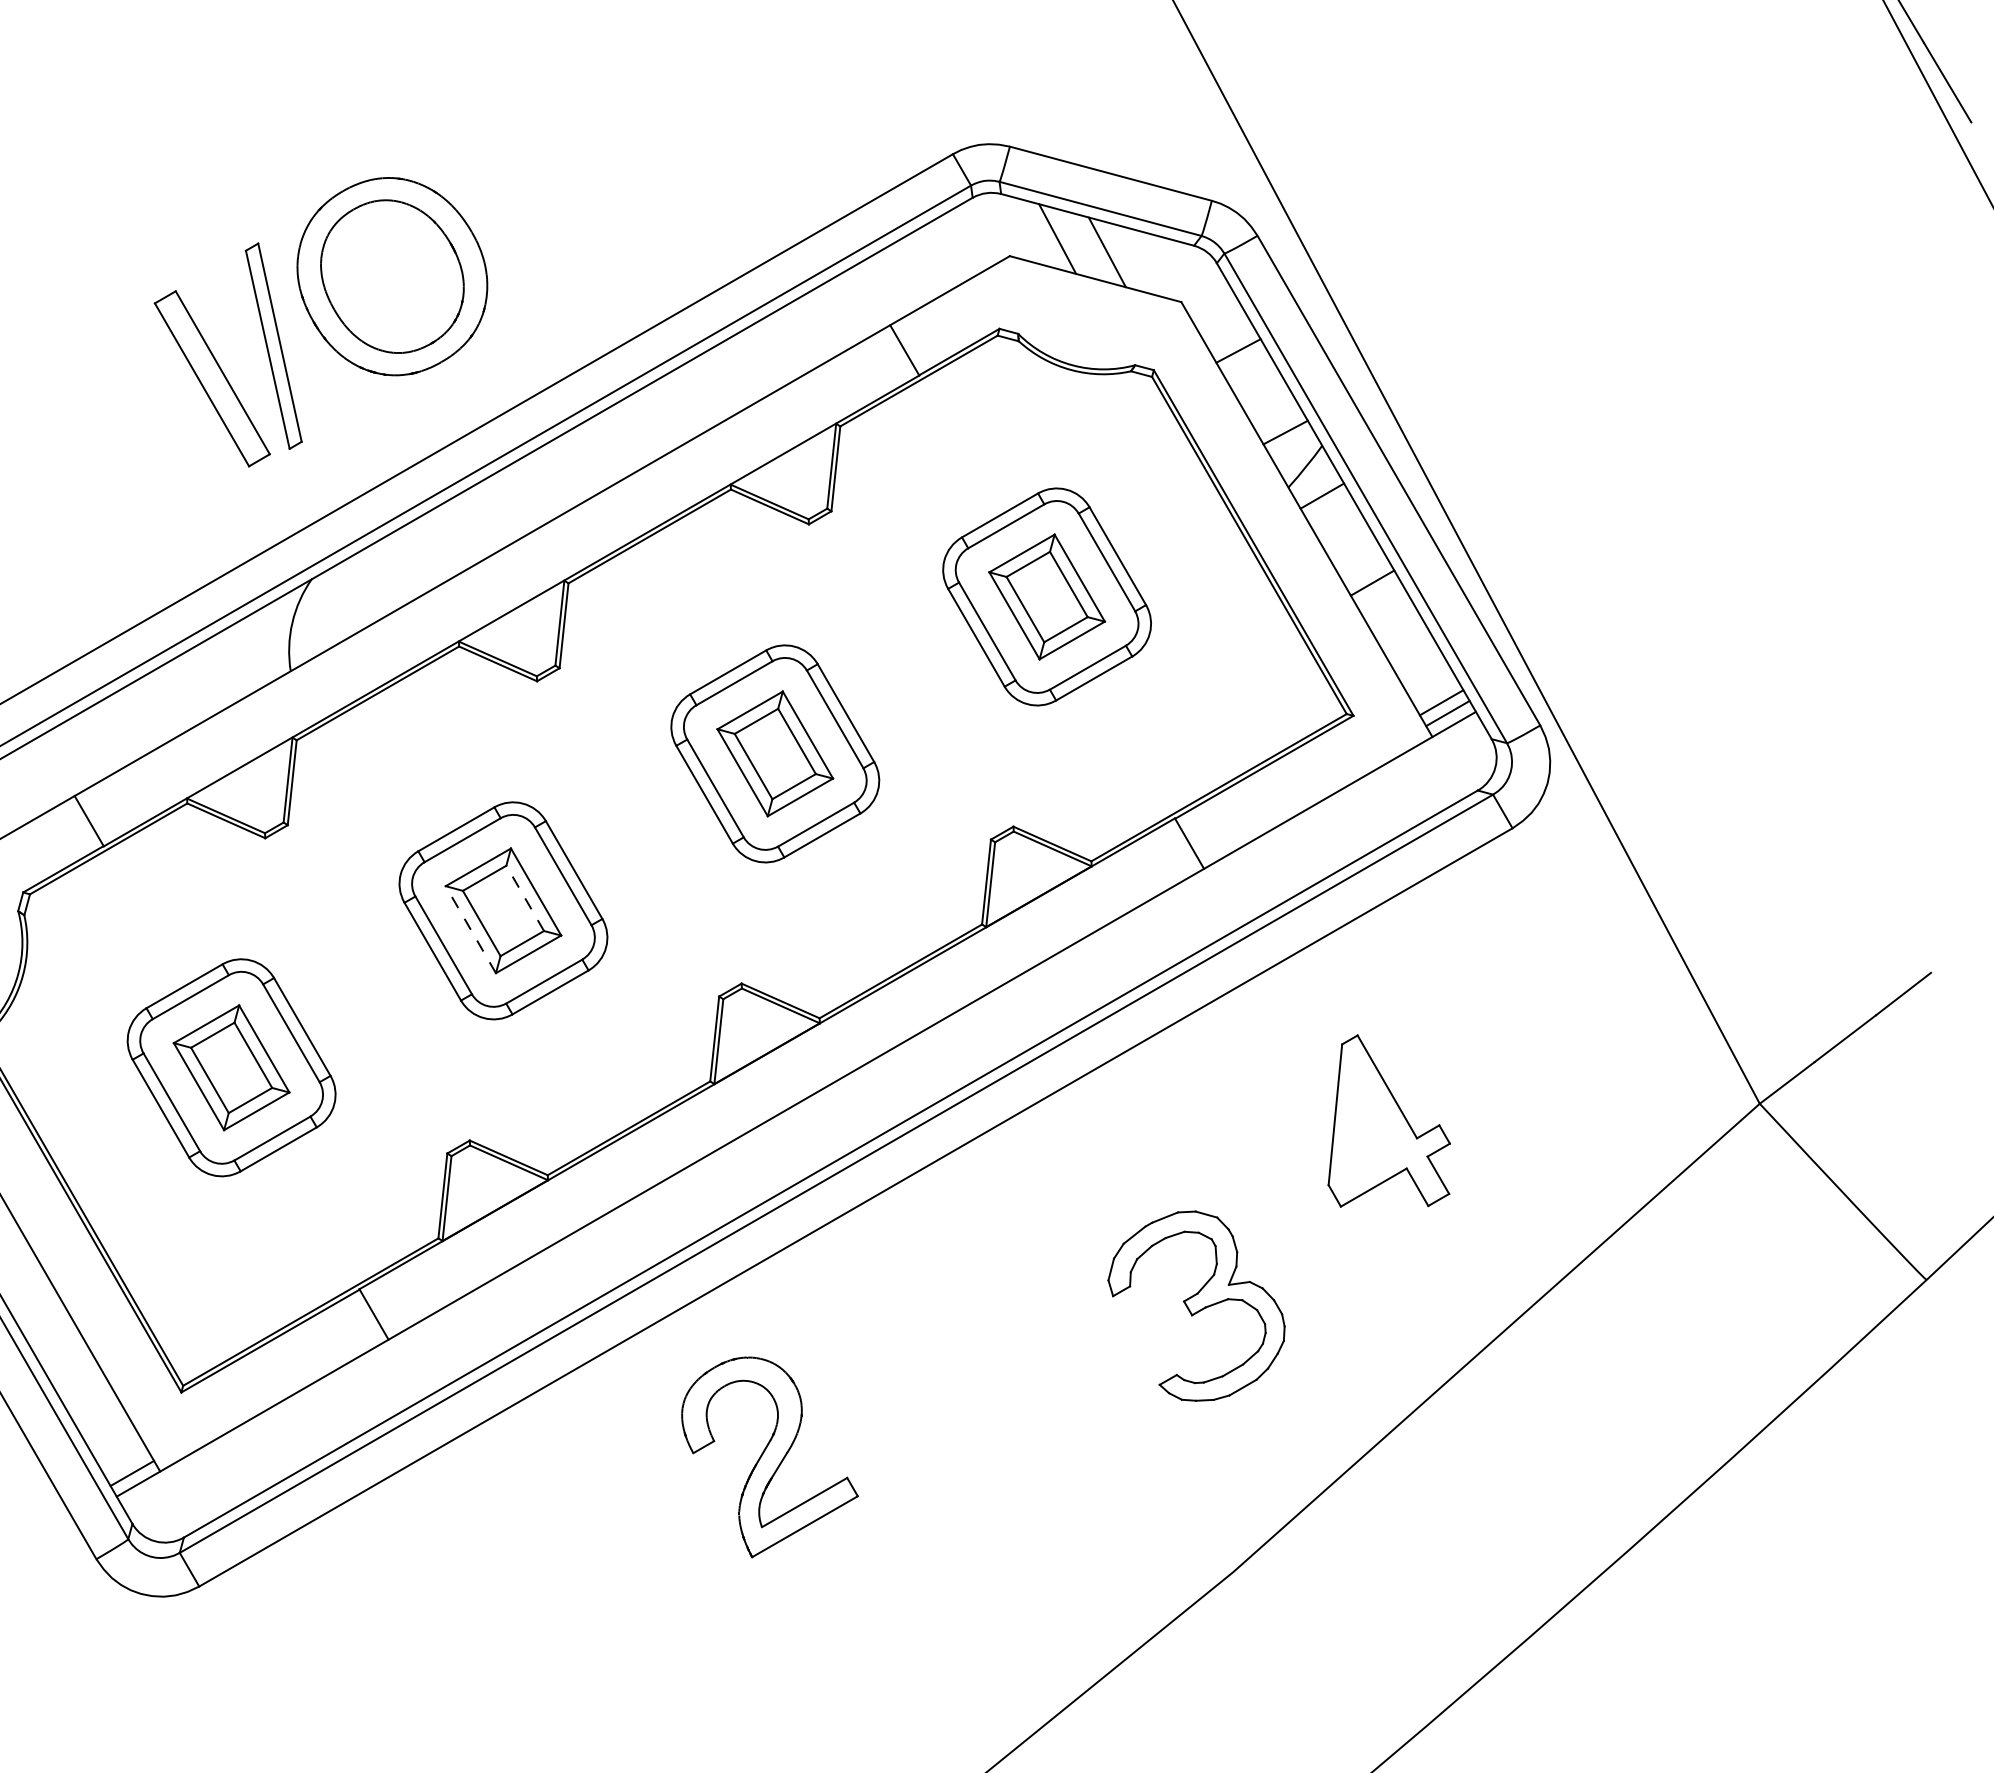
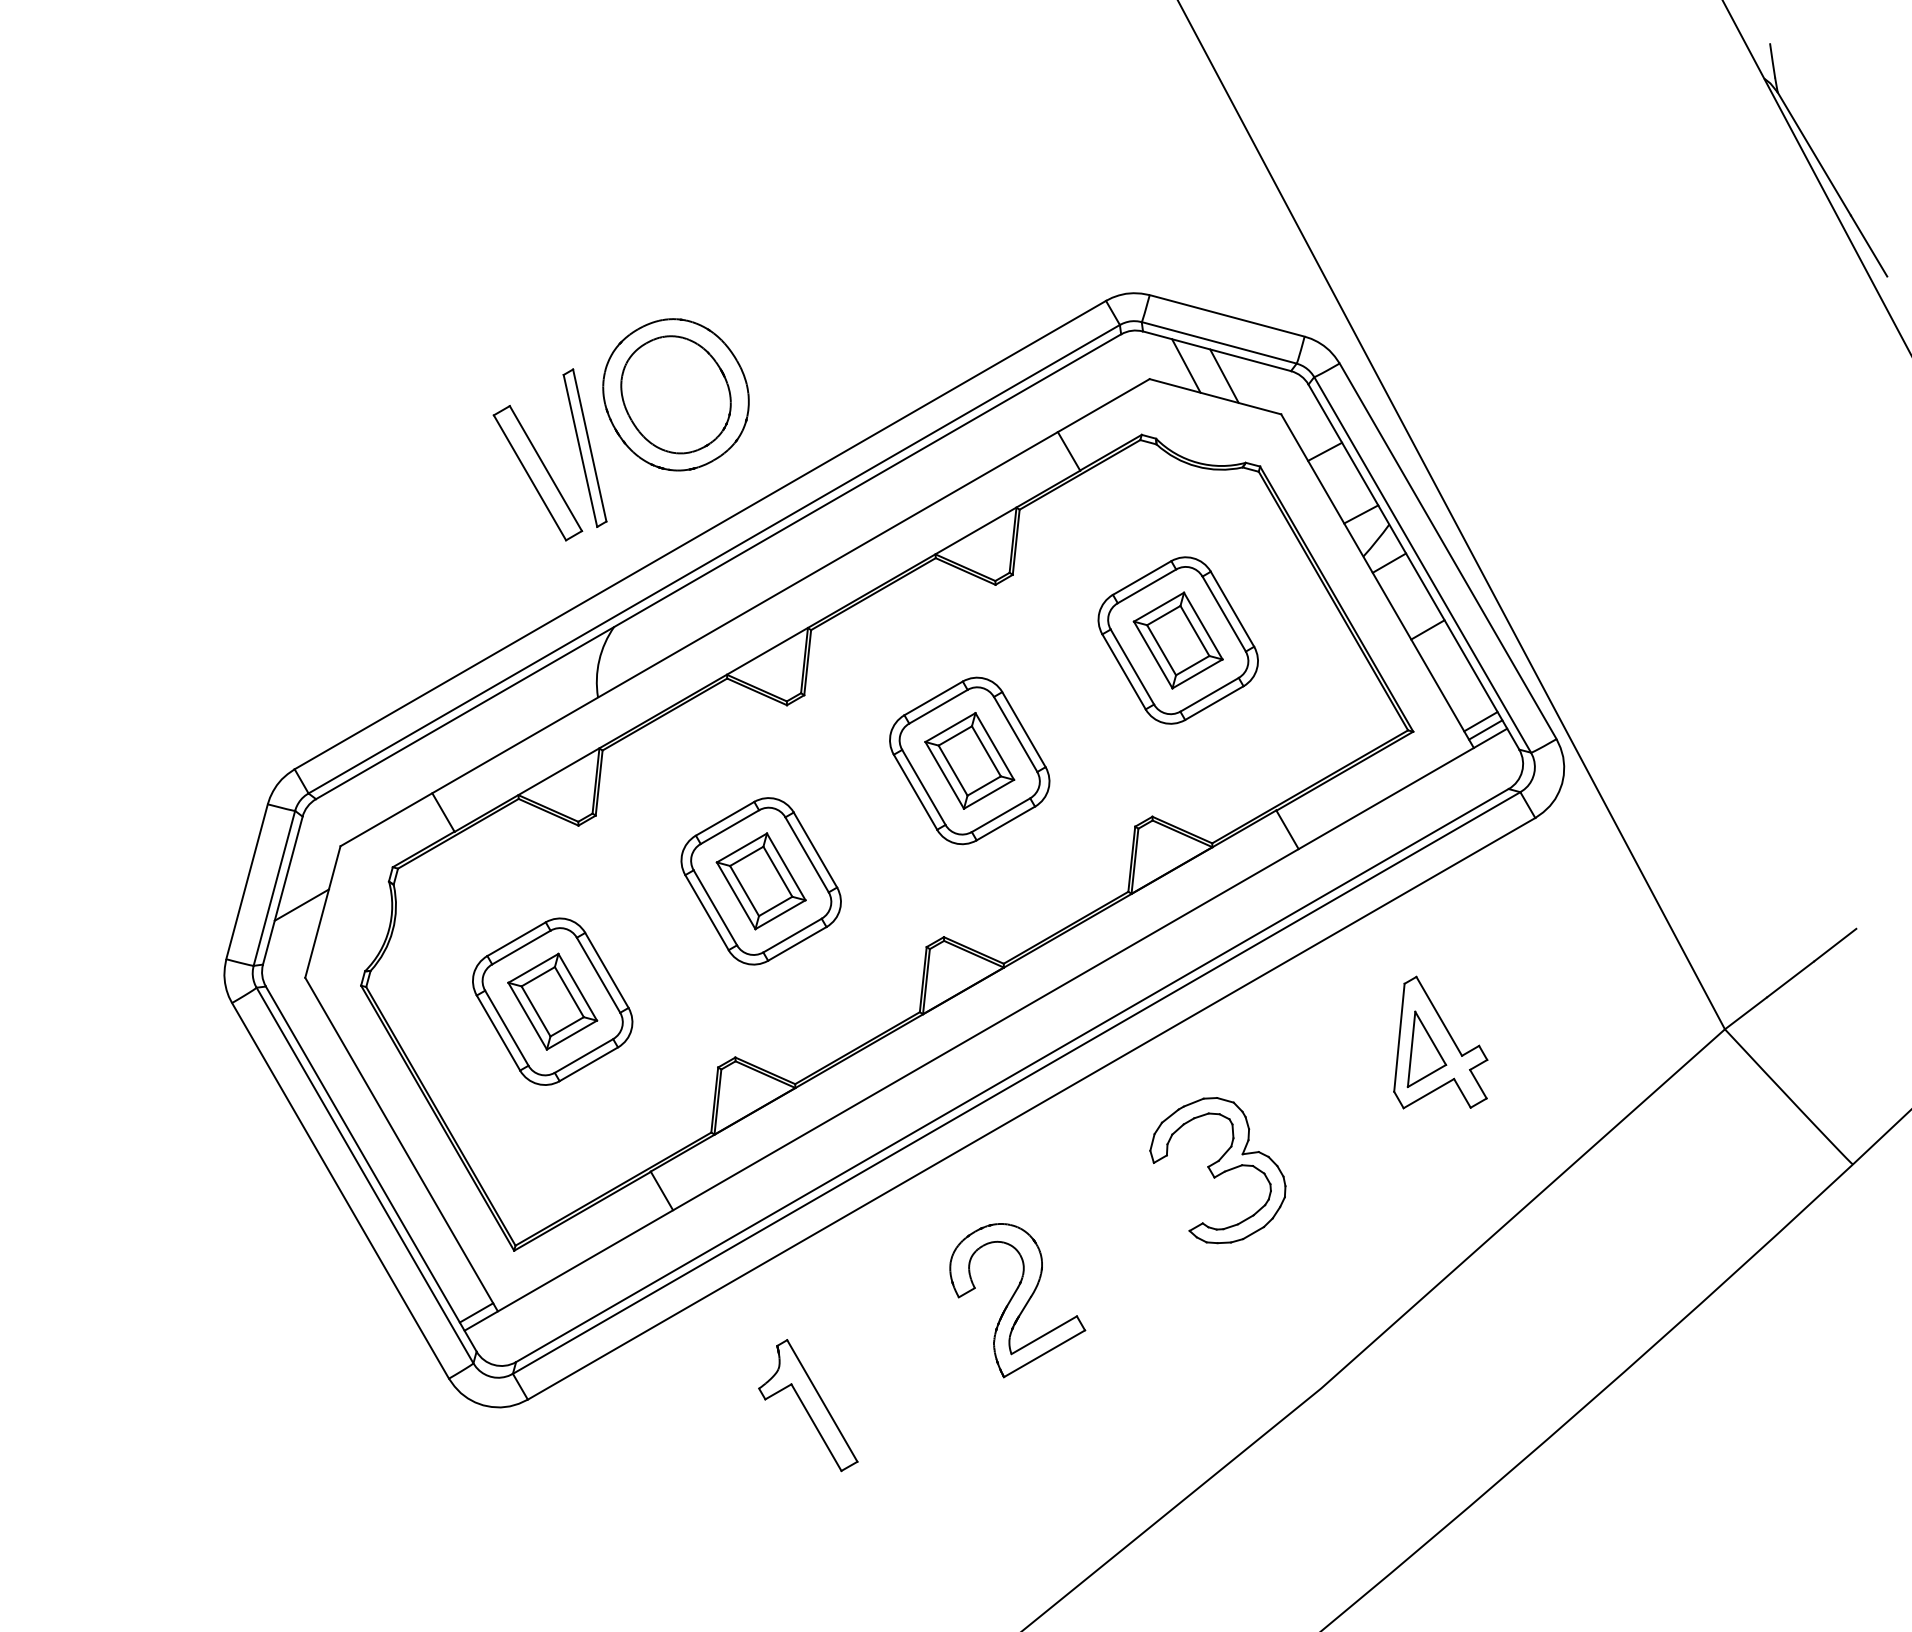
line: (524, 898) -> (777, 871), dashed -> solid
line: (471, 929) -> (736, 895), dashed -> solid
part: (1370, 1130) -> (1426, 1049), added
part: (1196, 1306) -> (1217, 1170), moved
part: (769, 1457) -> (1017, 1300), moved
part: (565, 1594) -> (808, 1405), added

